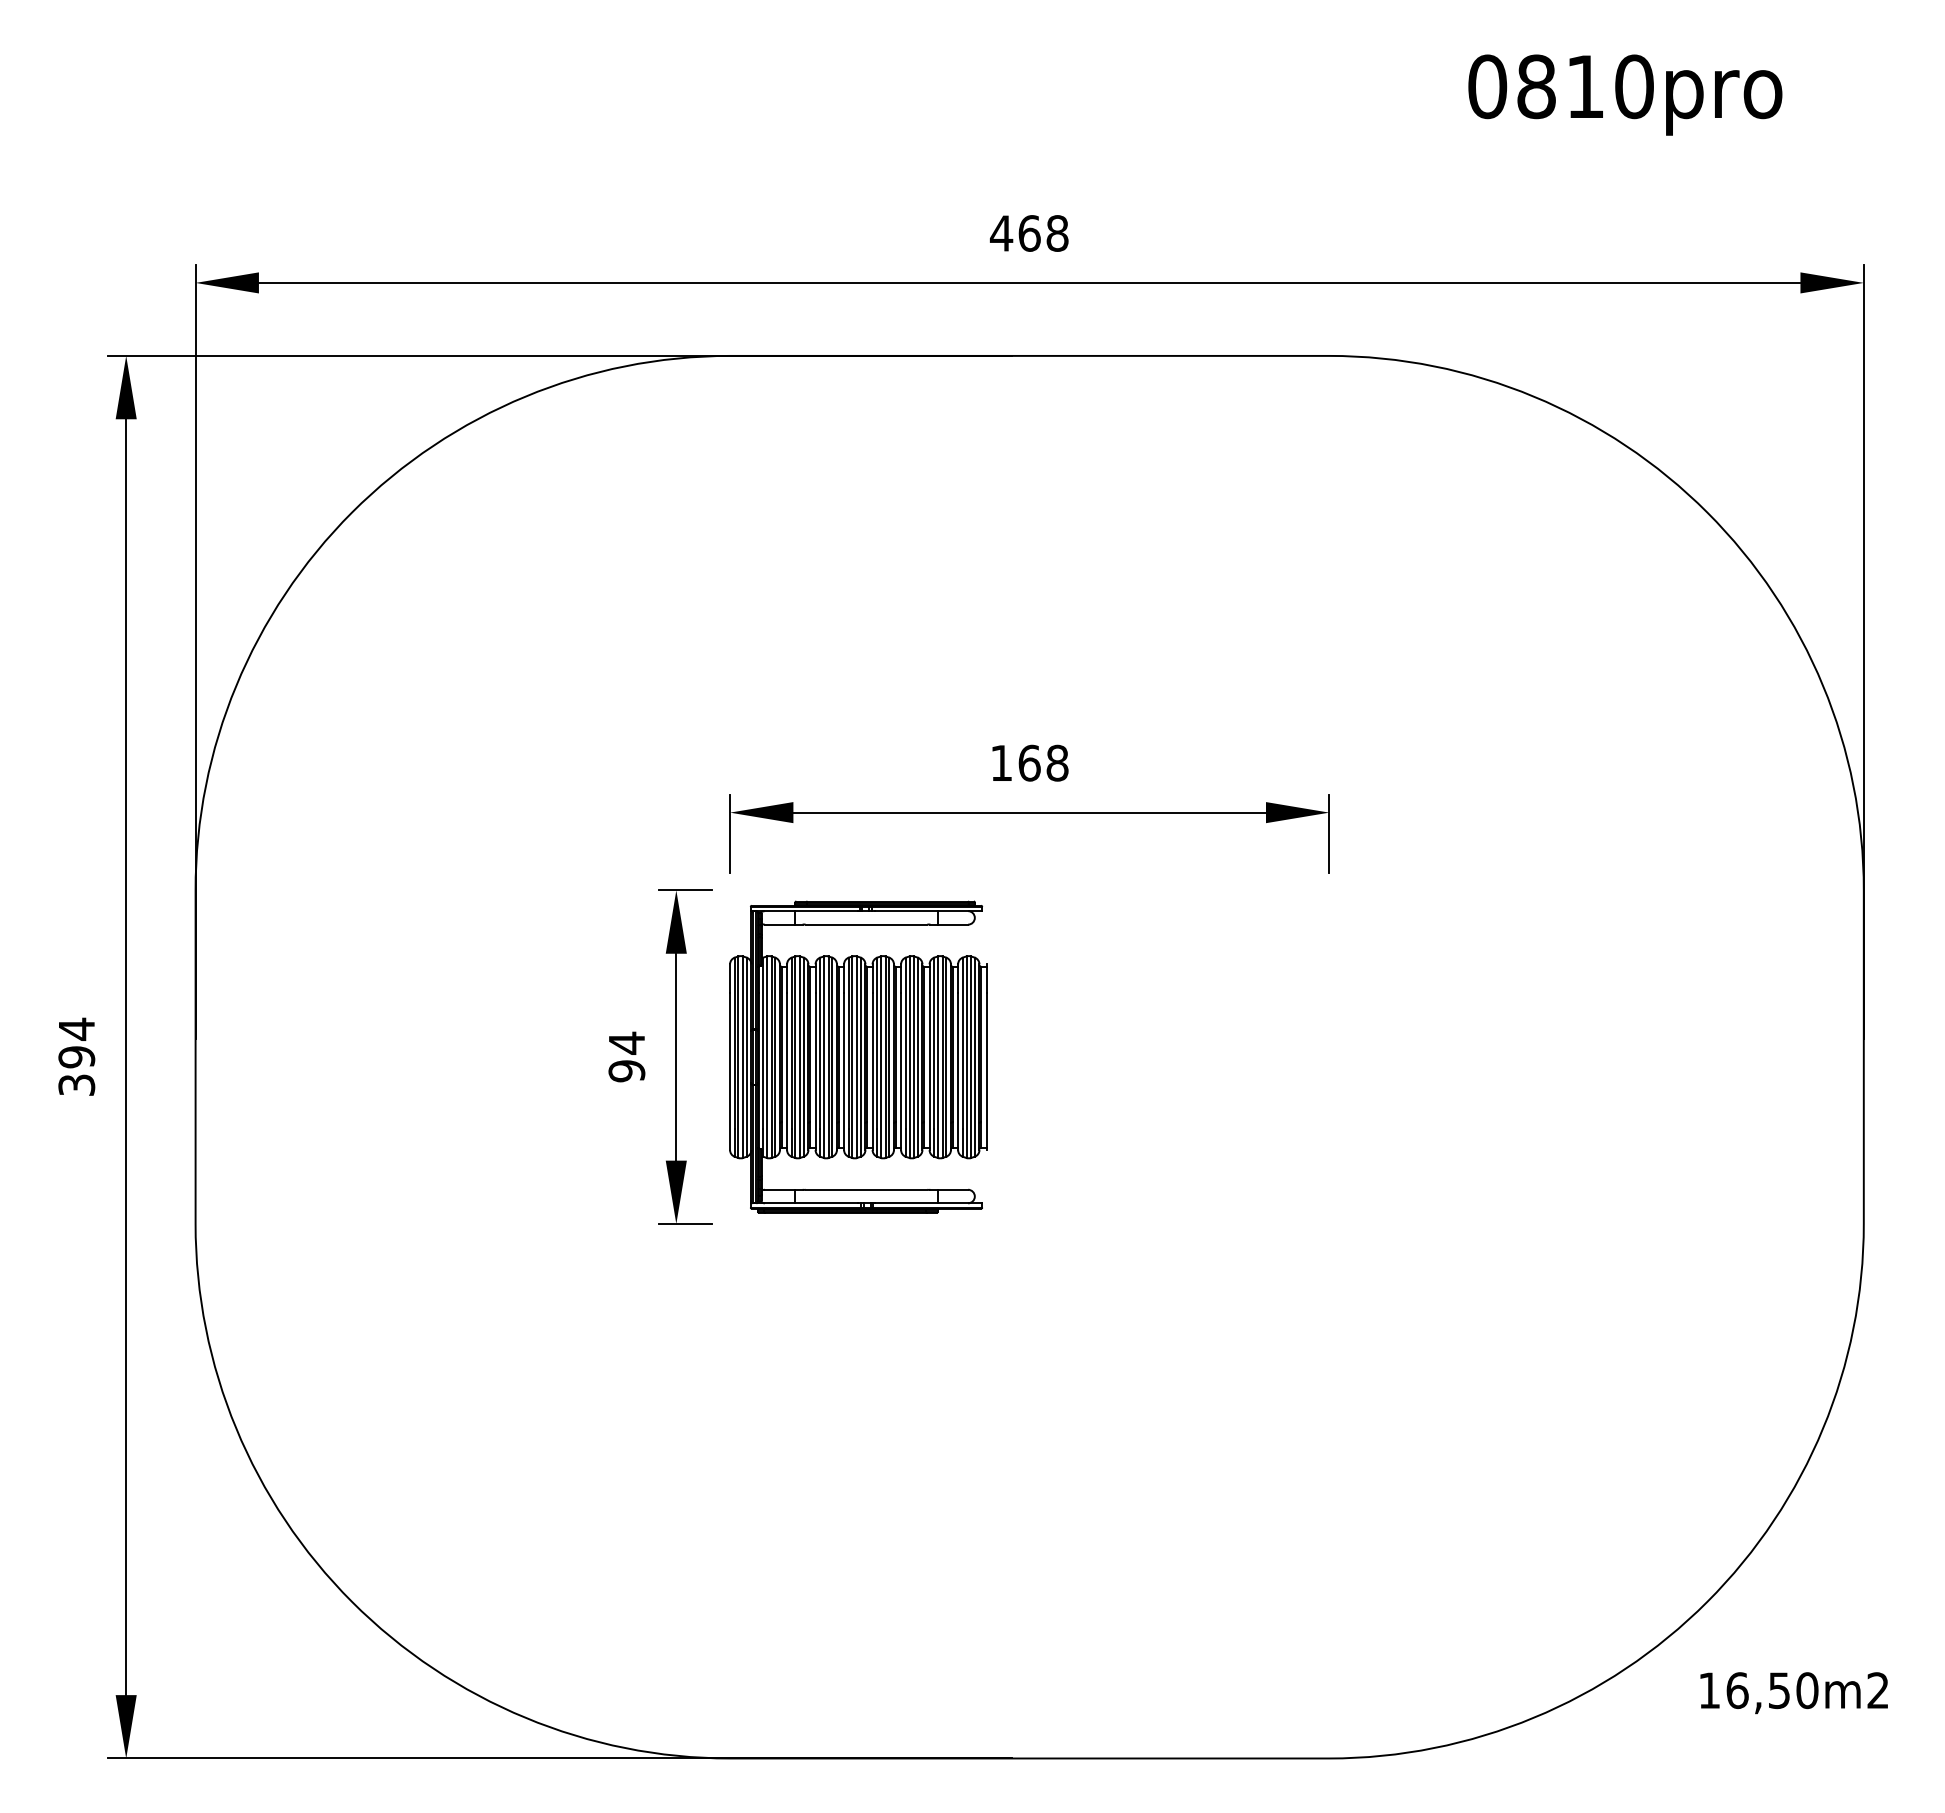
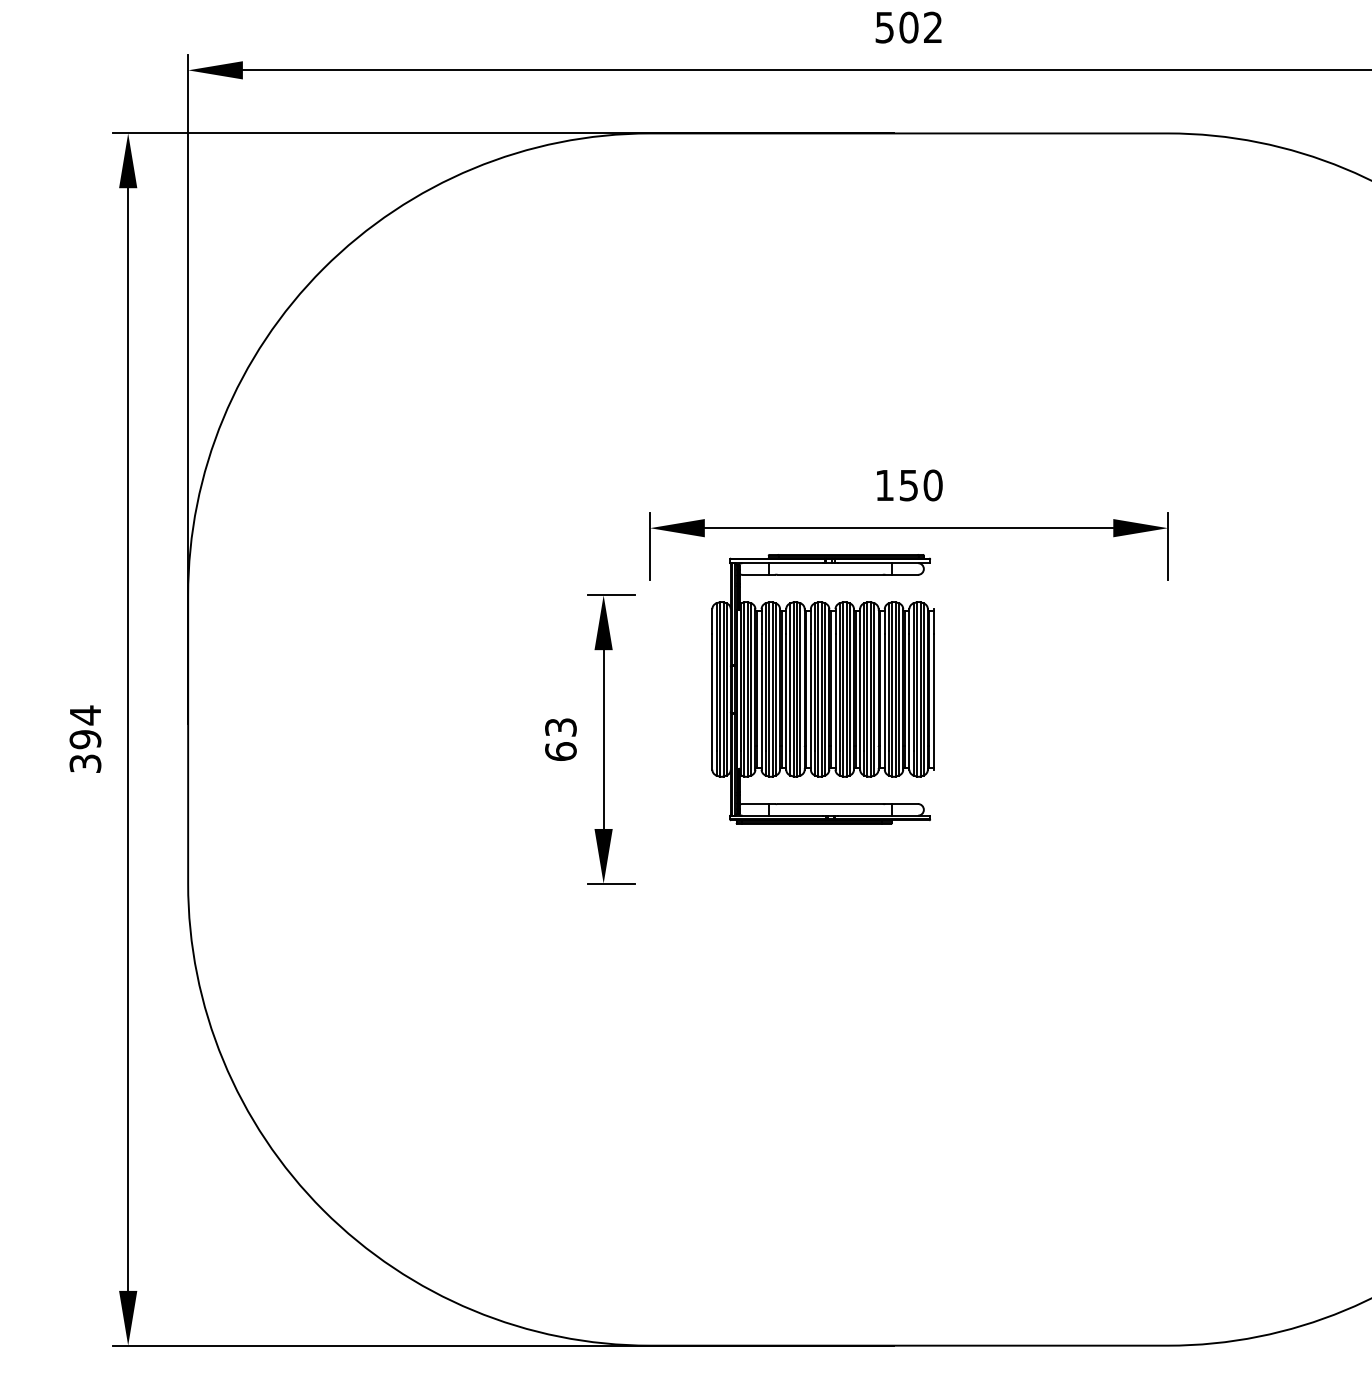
text: (1028, 233) -> (908, 27), 468 -> 502
text: (1043, 762) -> (920, 484), 168 -> 150
text: (626, 1056) -> (560, 738), 94 -> 63
part: (858, 1056) -> (823, 688), moved

